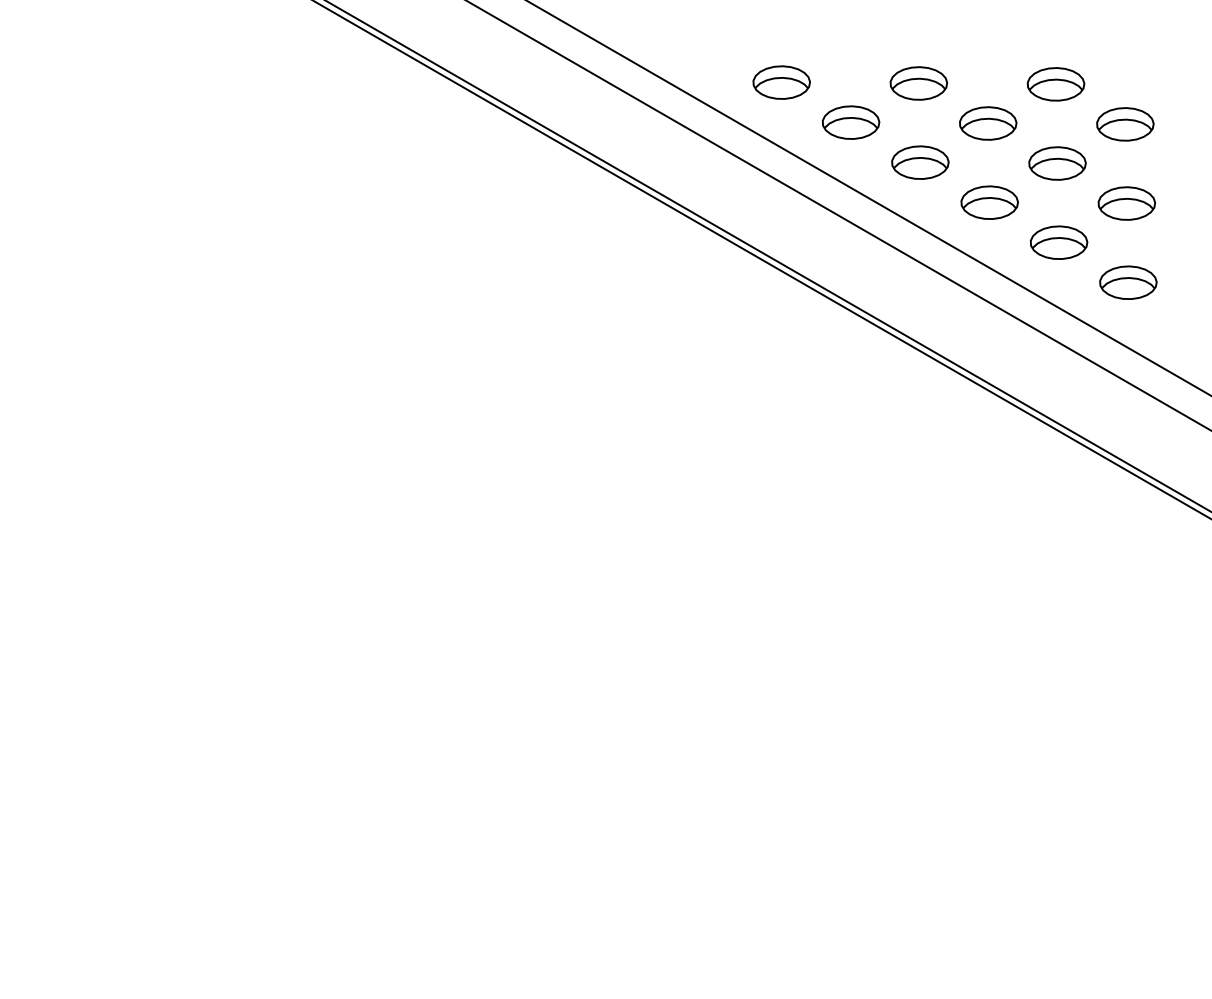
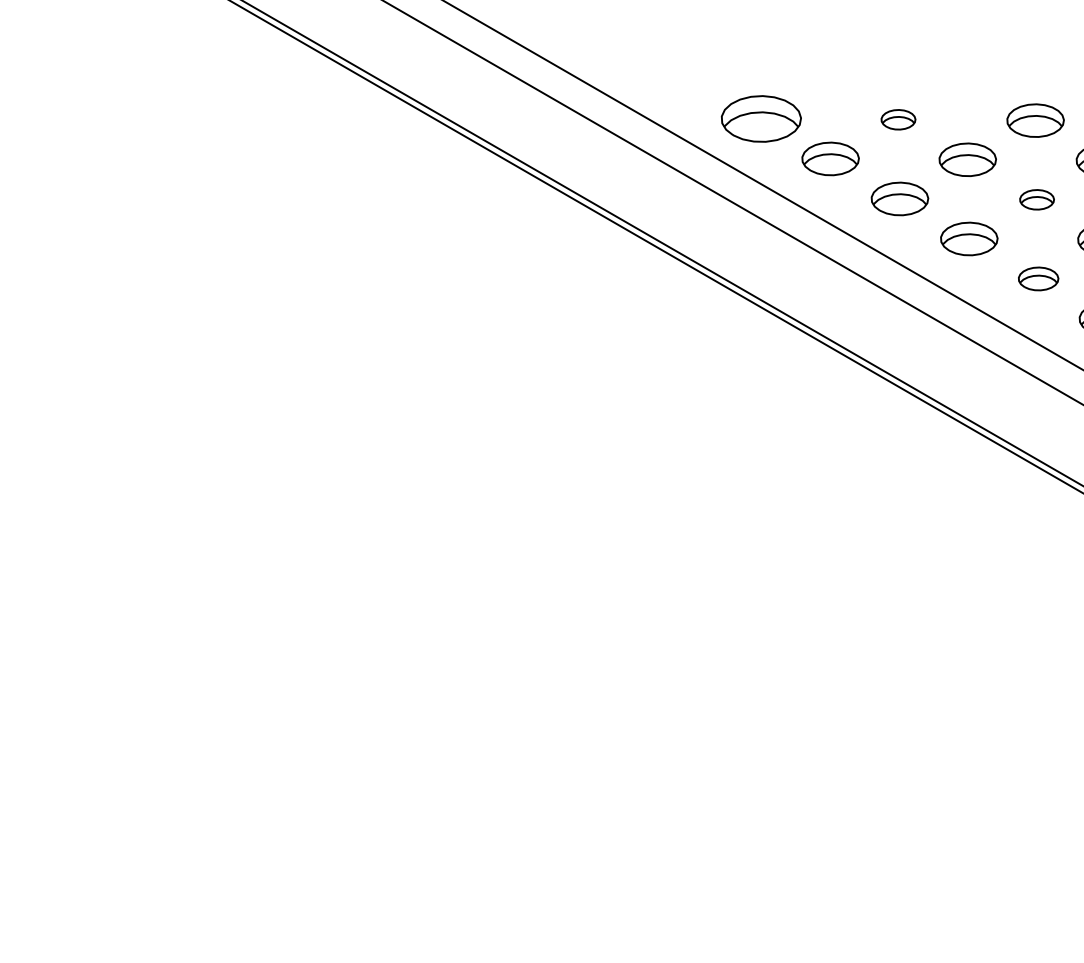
part: (781, 82) -> (761, 118), size x1.4
part: (918, 83) -> (898, 119), size x0.6
part: (1057, 163) -> (1037, 199), size x0.6
part: (1058, 242) -> (1038, 278), size x0.7

